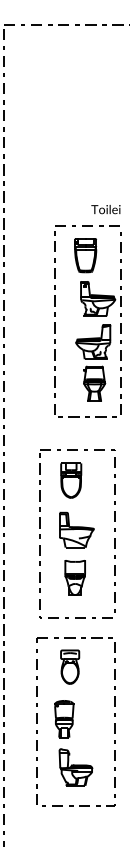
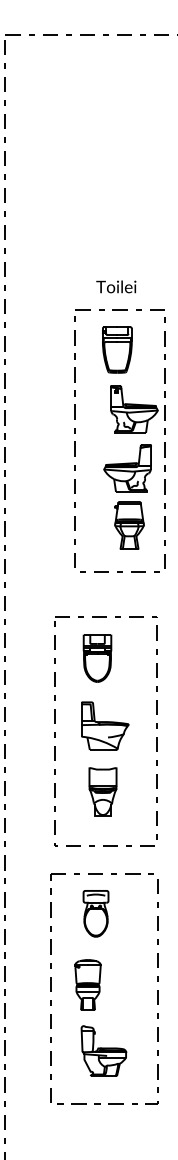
text: (105, 209) -> (115, 286), moved

